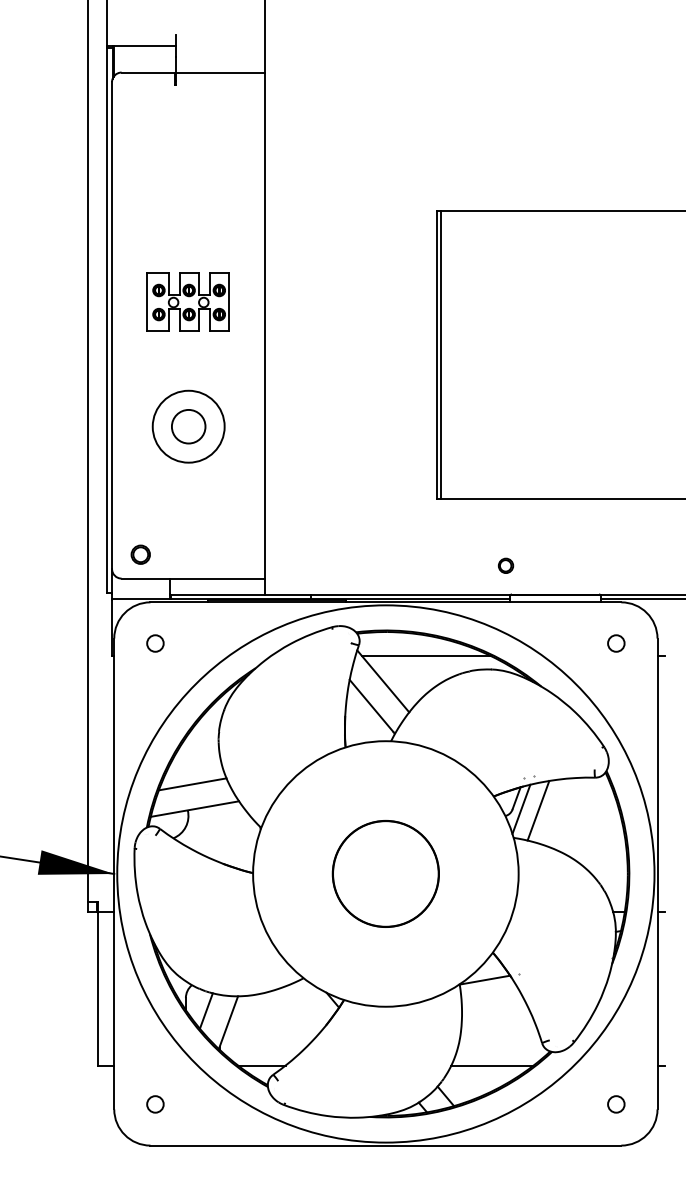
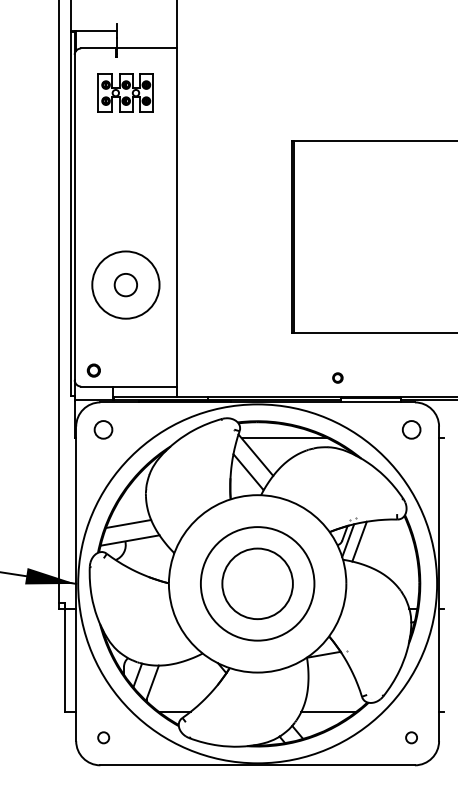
part: (188, 301) -> (125, 92), moved
circle: (188, 427) -> (125, 285), size x1.4
circle: (155, 642) -> (103, 429), size x1.6
circle: (616, 642) -> (411, 429), size x1.6
circle: (385, 873) -> (257, 583), size x1.6

